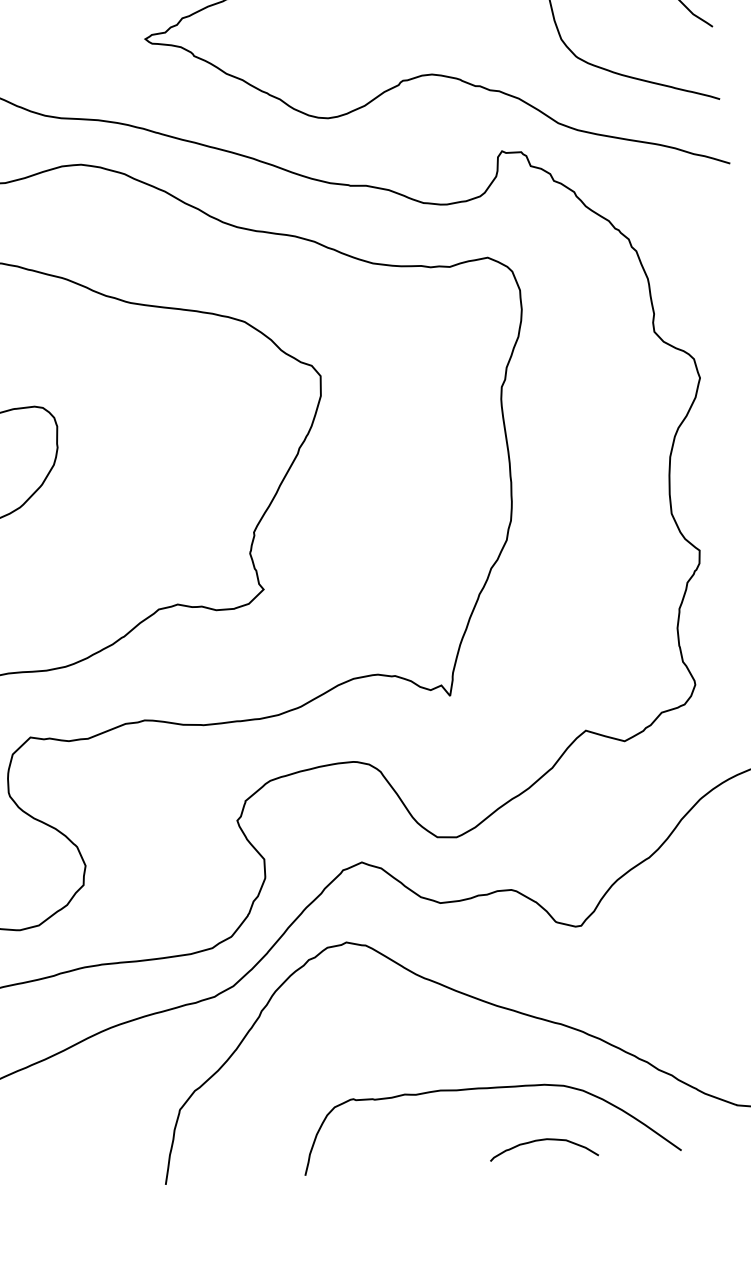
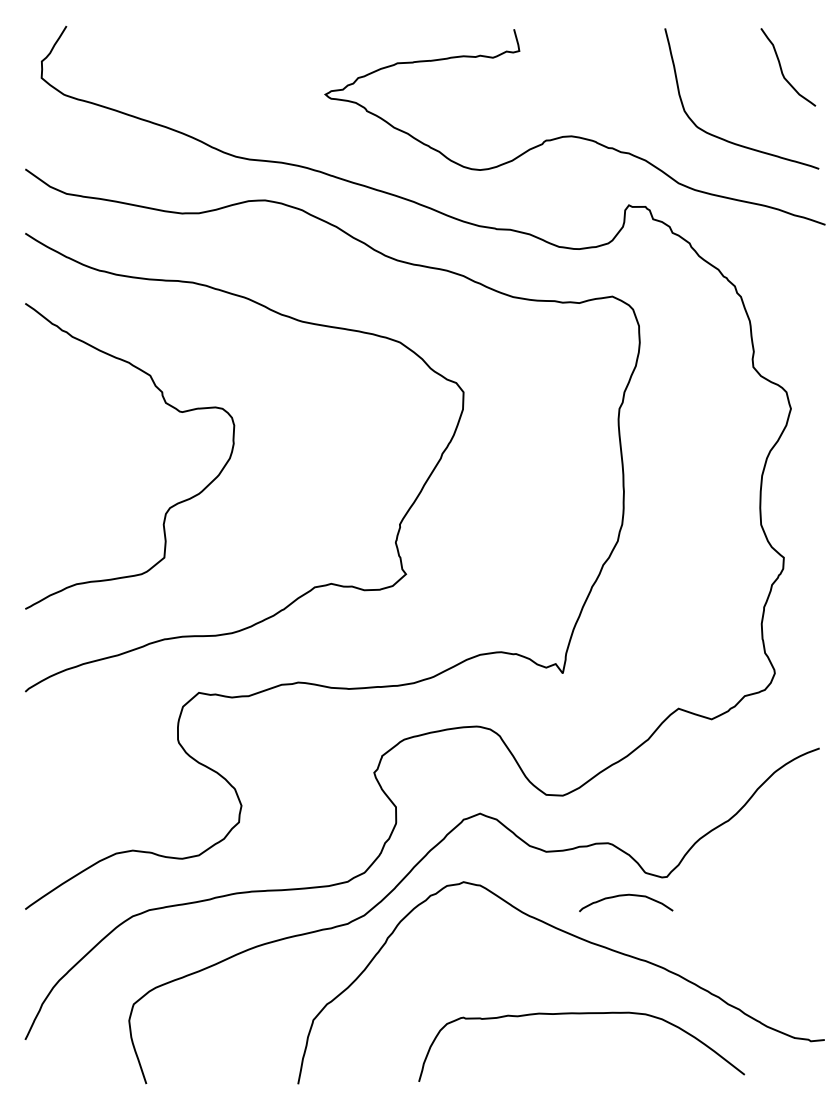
curve: (541, 1141) -> (624, 896), moved

